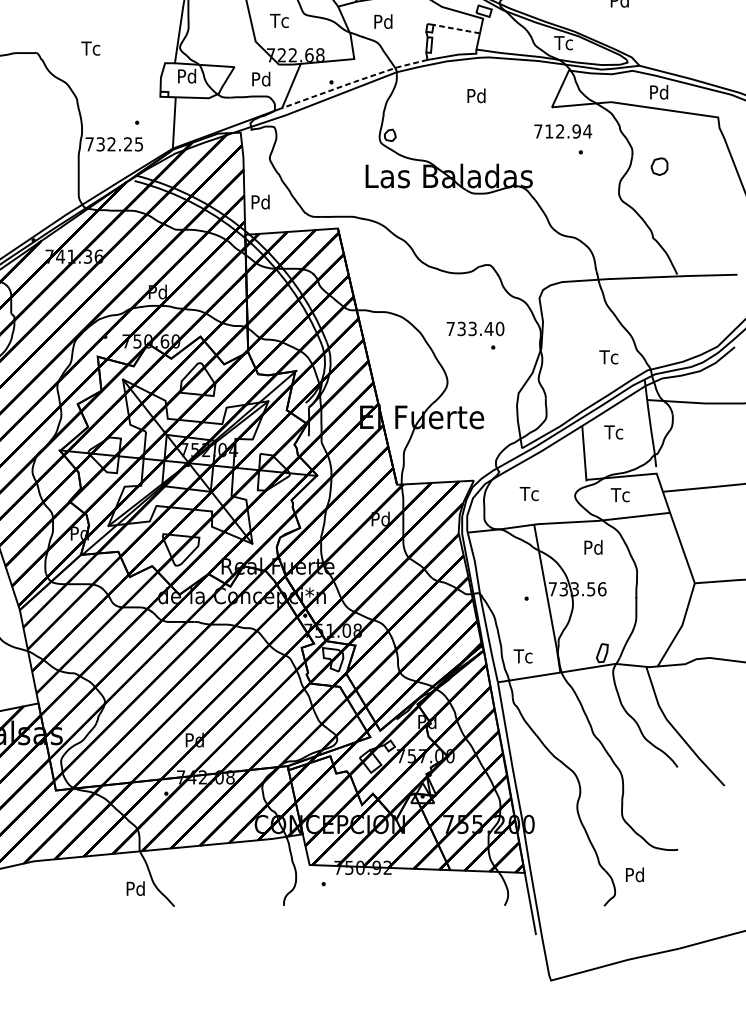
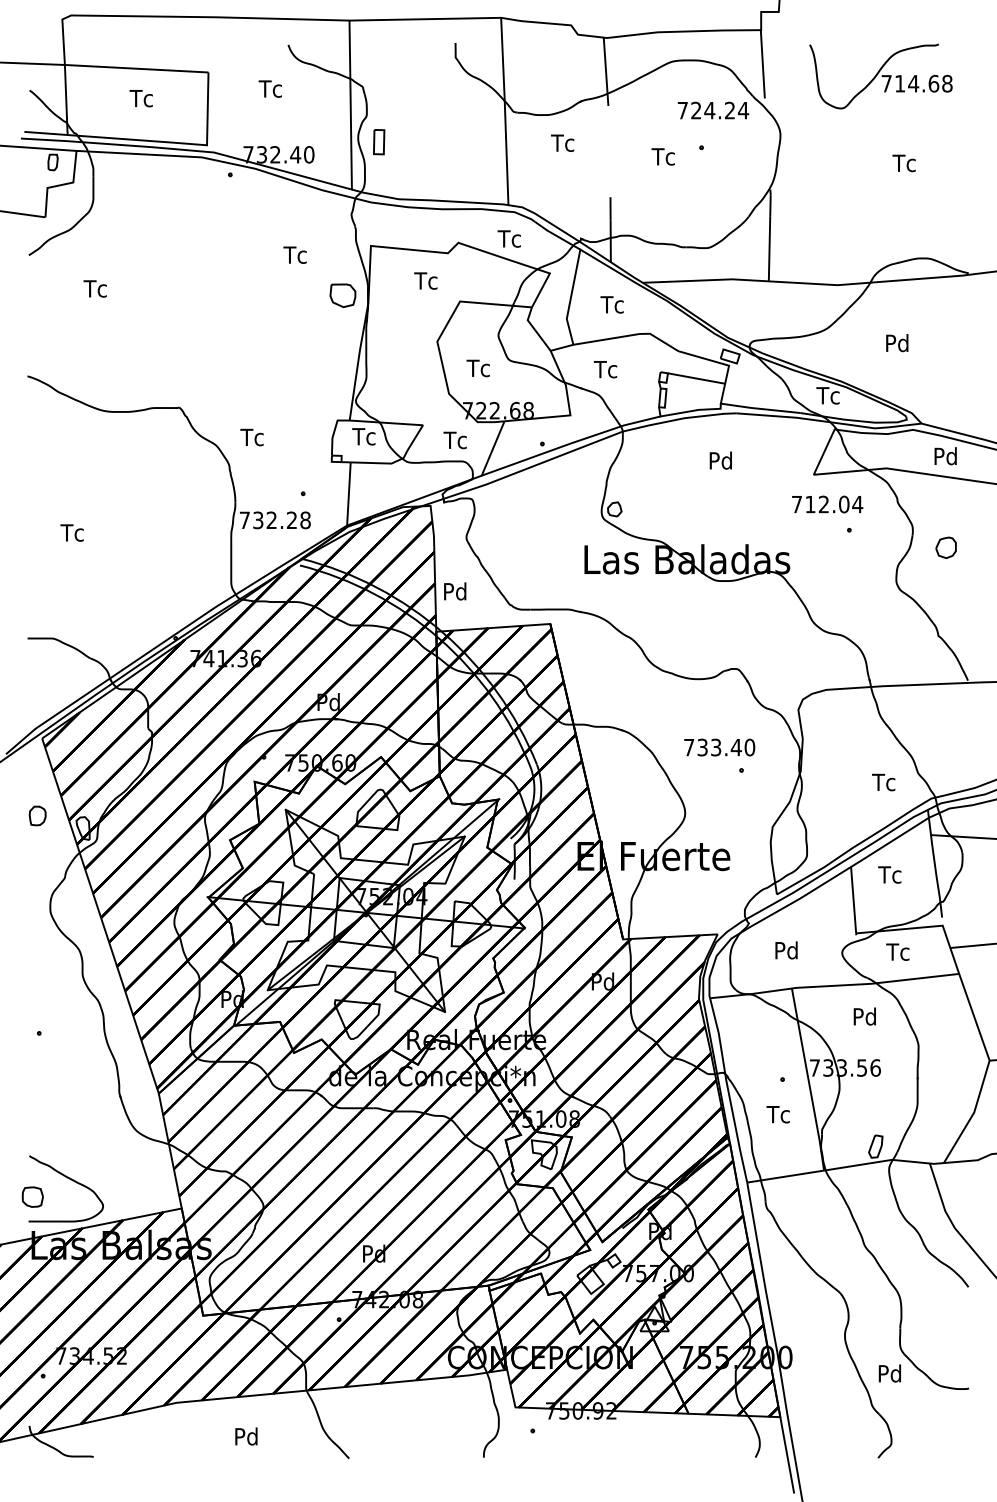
text: (382, 21) -> (605, 369), Pd -> Tc
line: (456, 29) -> (696, 378), dashed -> solid
text: (90, 48) -> (251, 437), moved
text: (186, 76) -> (363, 436), Pd -> Tc
text: (260, 79) -> (454, 440), Pd -> Tc
line: (355, 81) -> (571, 443), dashed -> solid
text: (576, 131) -> (843, 504), 712.94 -> 712.04
text: (139, 144) -> (305, 520), 732.25 -> 732.28
text: (528, 493) -> (785, 950), Tc -> Pd
text: (522, 656) -> (777, 1114), moved
text: (634, 874) -> (889, 1373), moved
text: (135, 888) -> (246, 1436), moved

